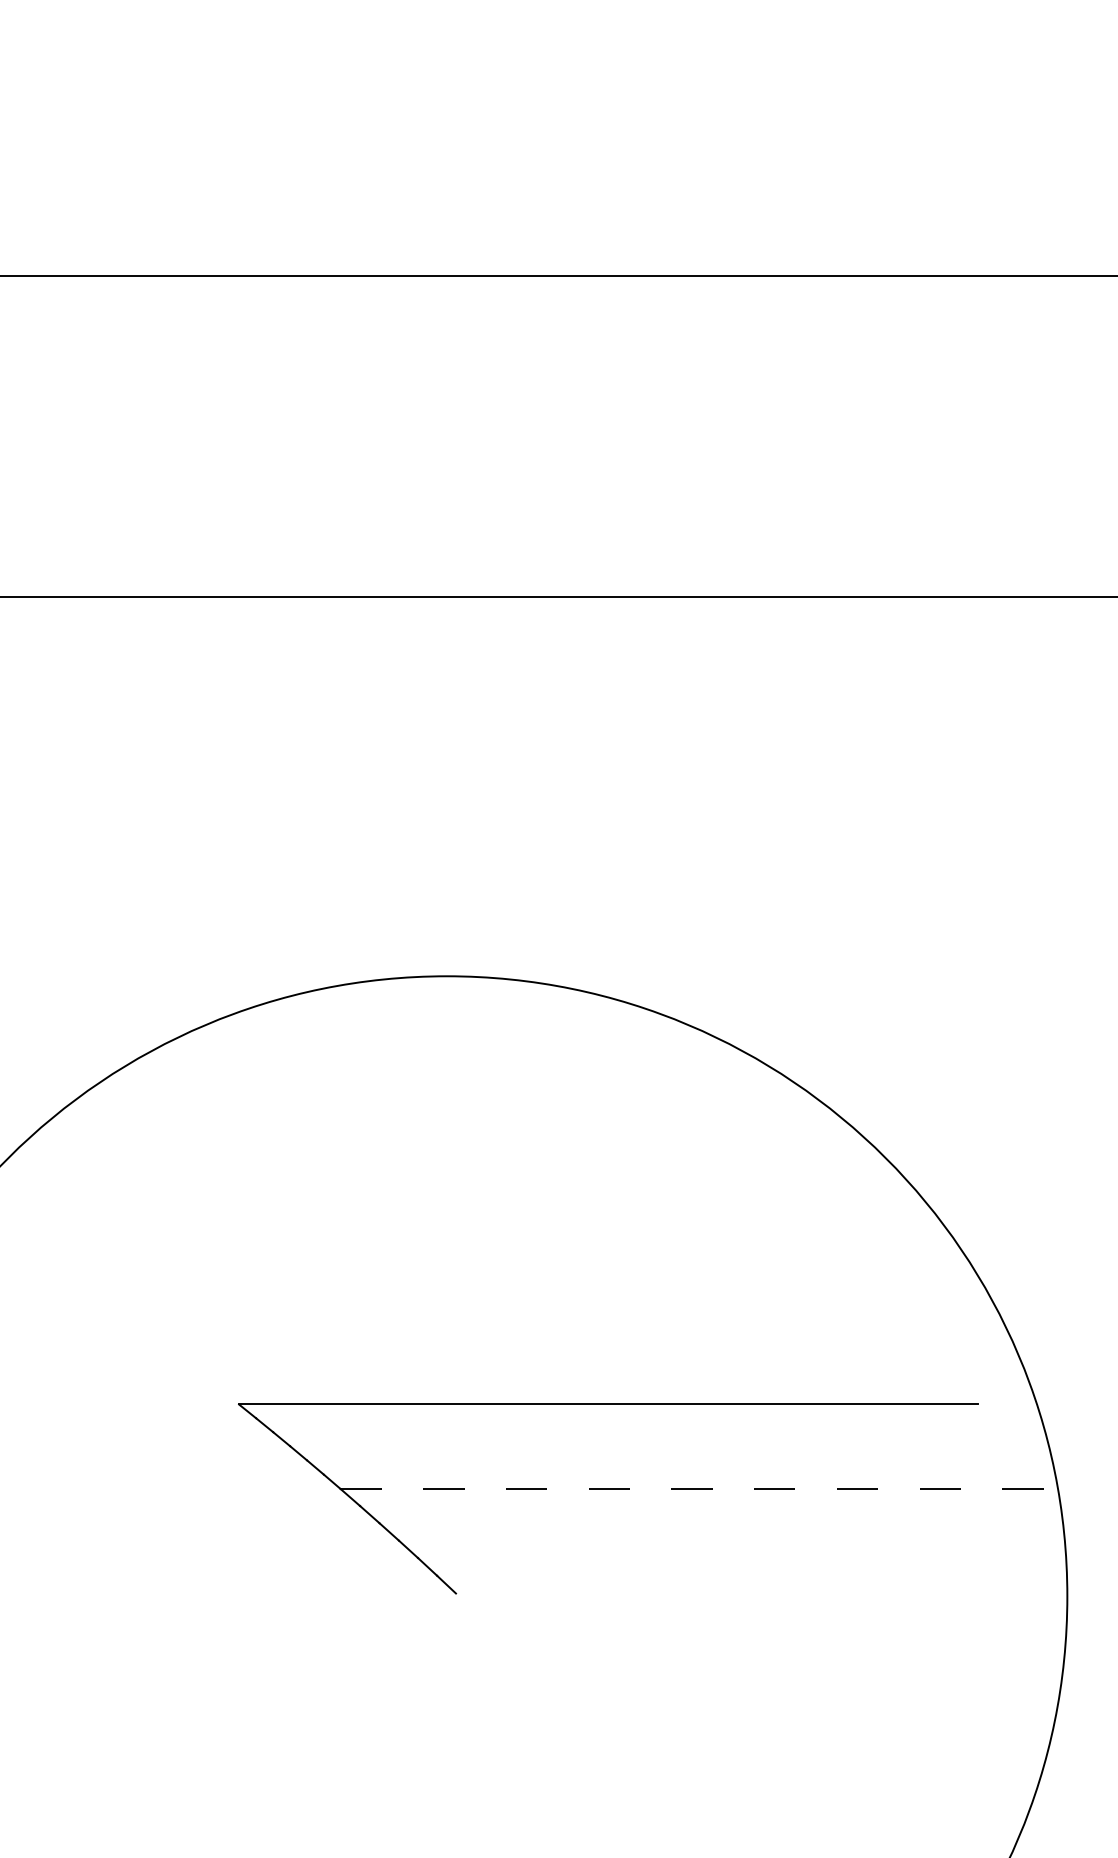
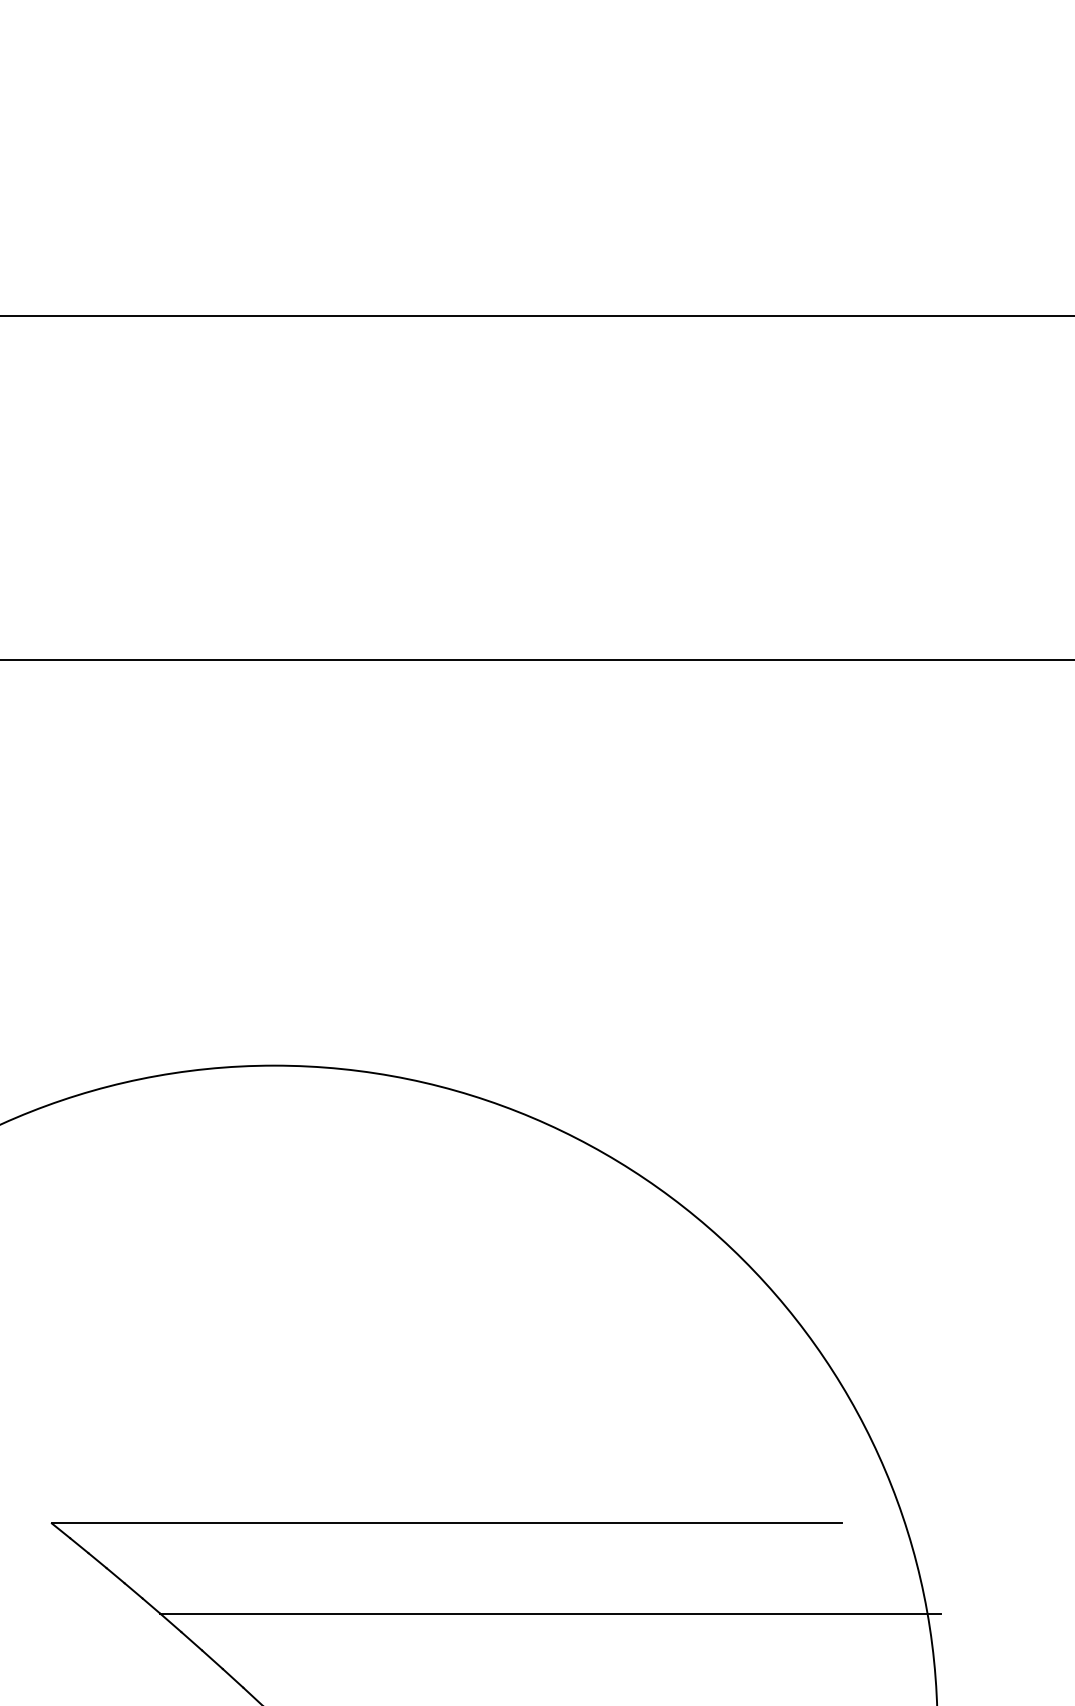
line: (706, 1488) -> (551, 1613), dashed -> solid

